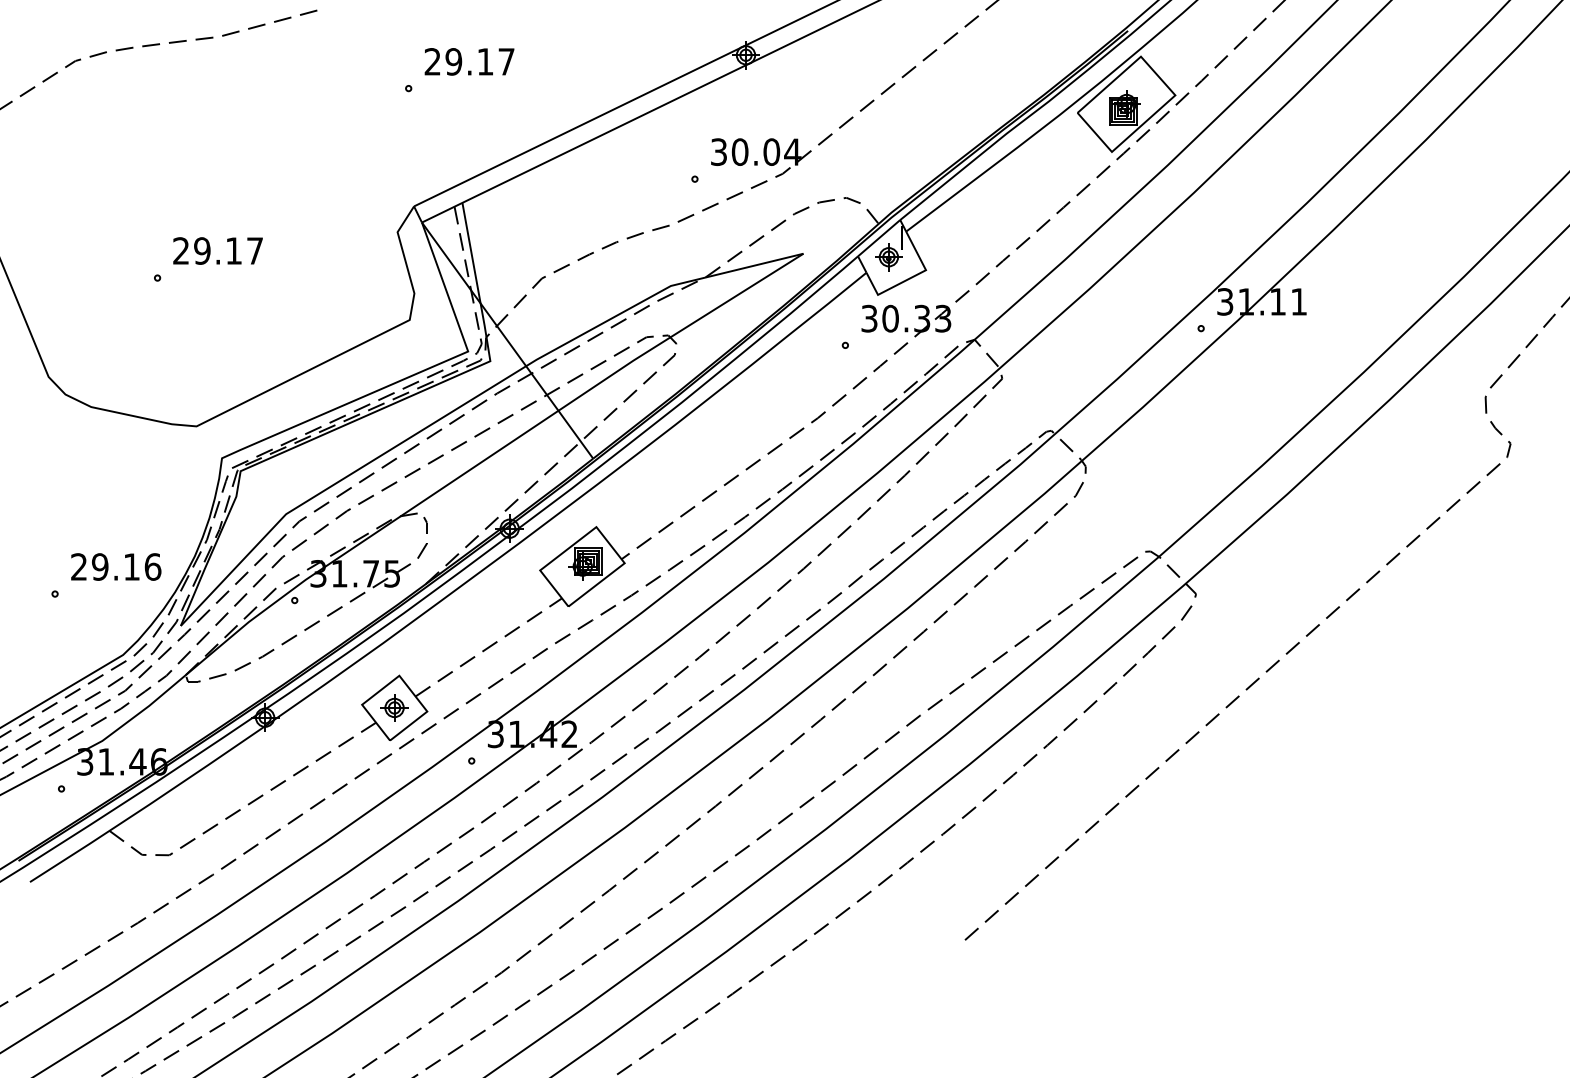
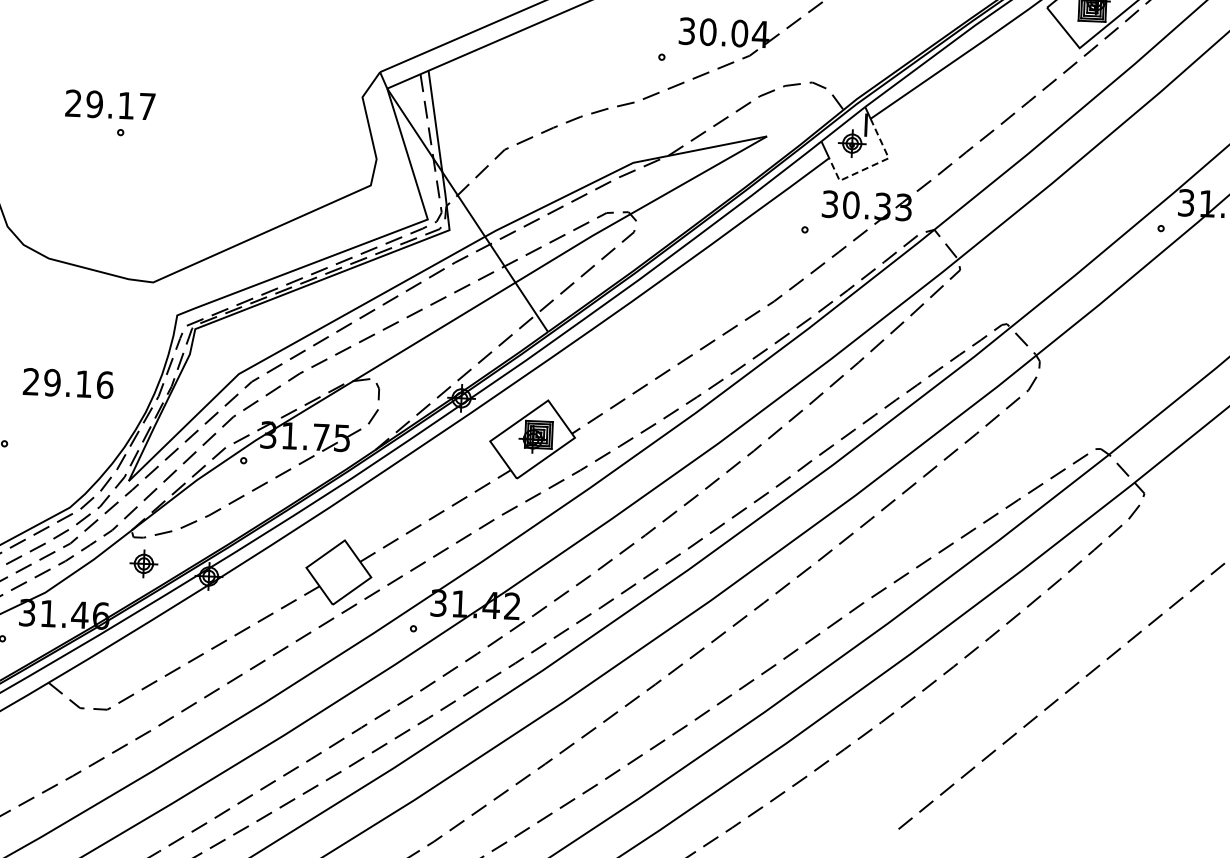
text: (217, 250) -> (109, 104), moved
line: (910, 278) -> (872, 165), solid -> dashed
text: (116, 566) -> (68, 382), moved
part: (394, 707) -> (143, 563), moved

